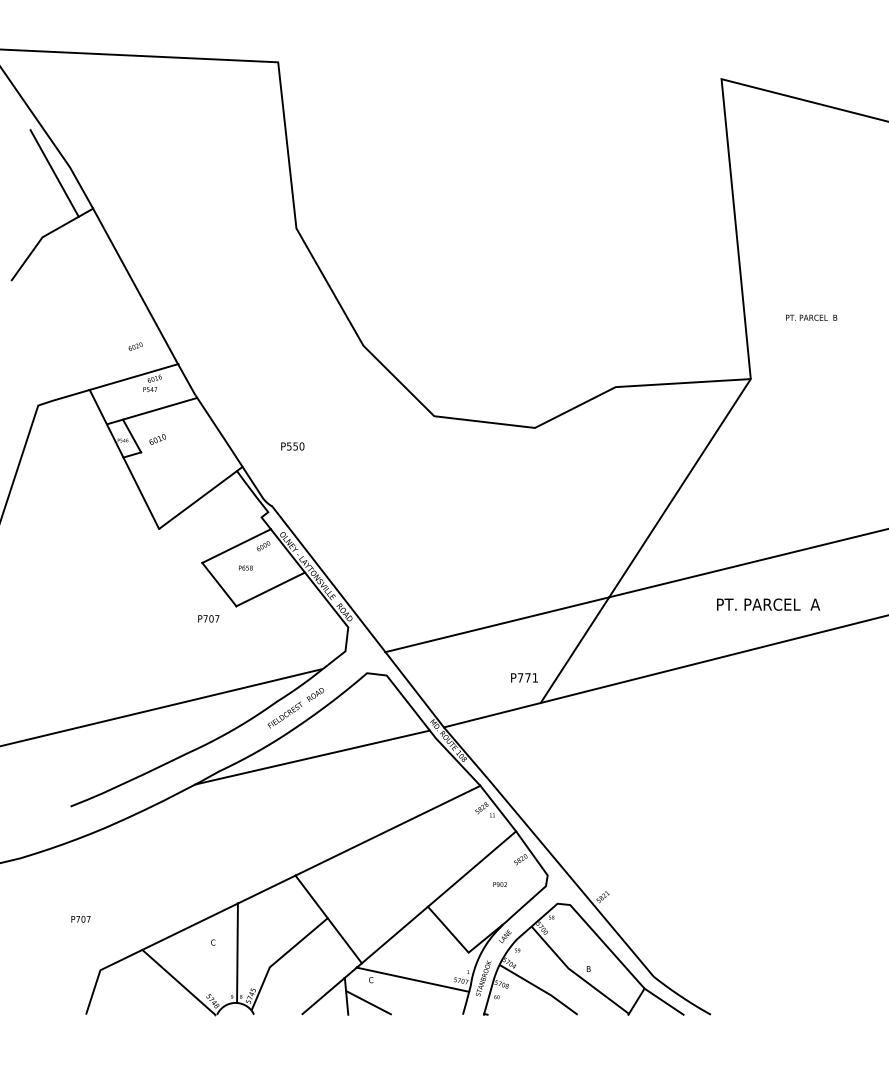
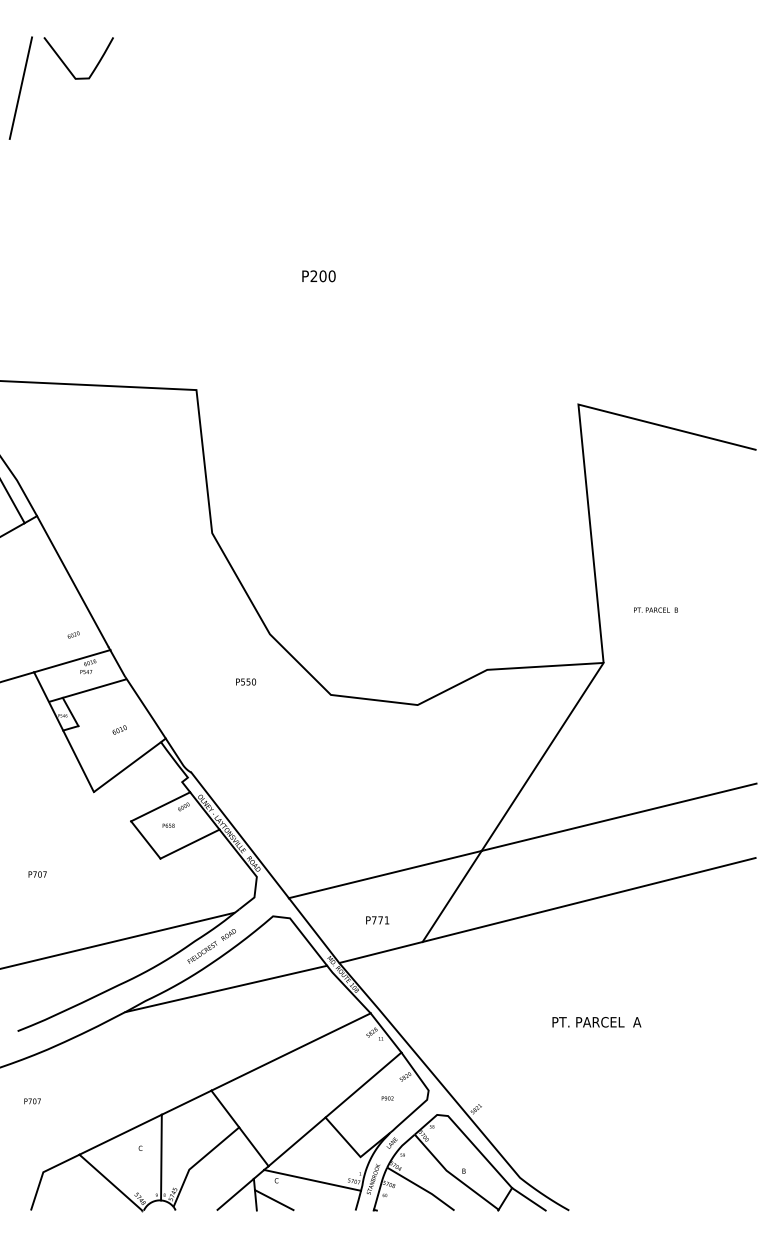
text: (157, 438) -> (119, 729), moved
text: (293, 445) -> (246, 681), moved
text: (768, 604) -> (596, 1022), moved
text: (208, 618) -> (37, 874), moved
text: (524, 678) -> (377, 920), moved
text: (80, 919) -> (32, 1101), moved

